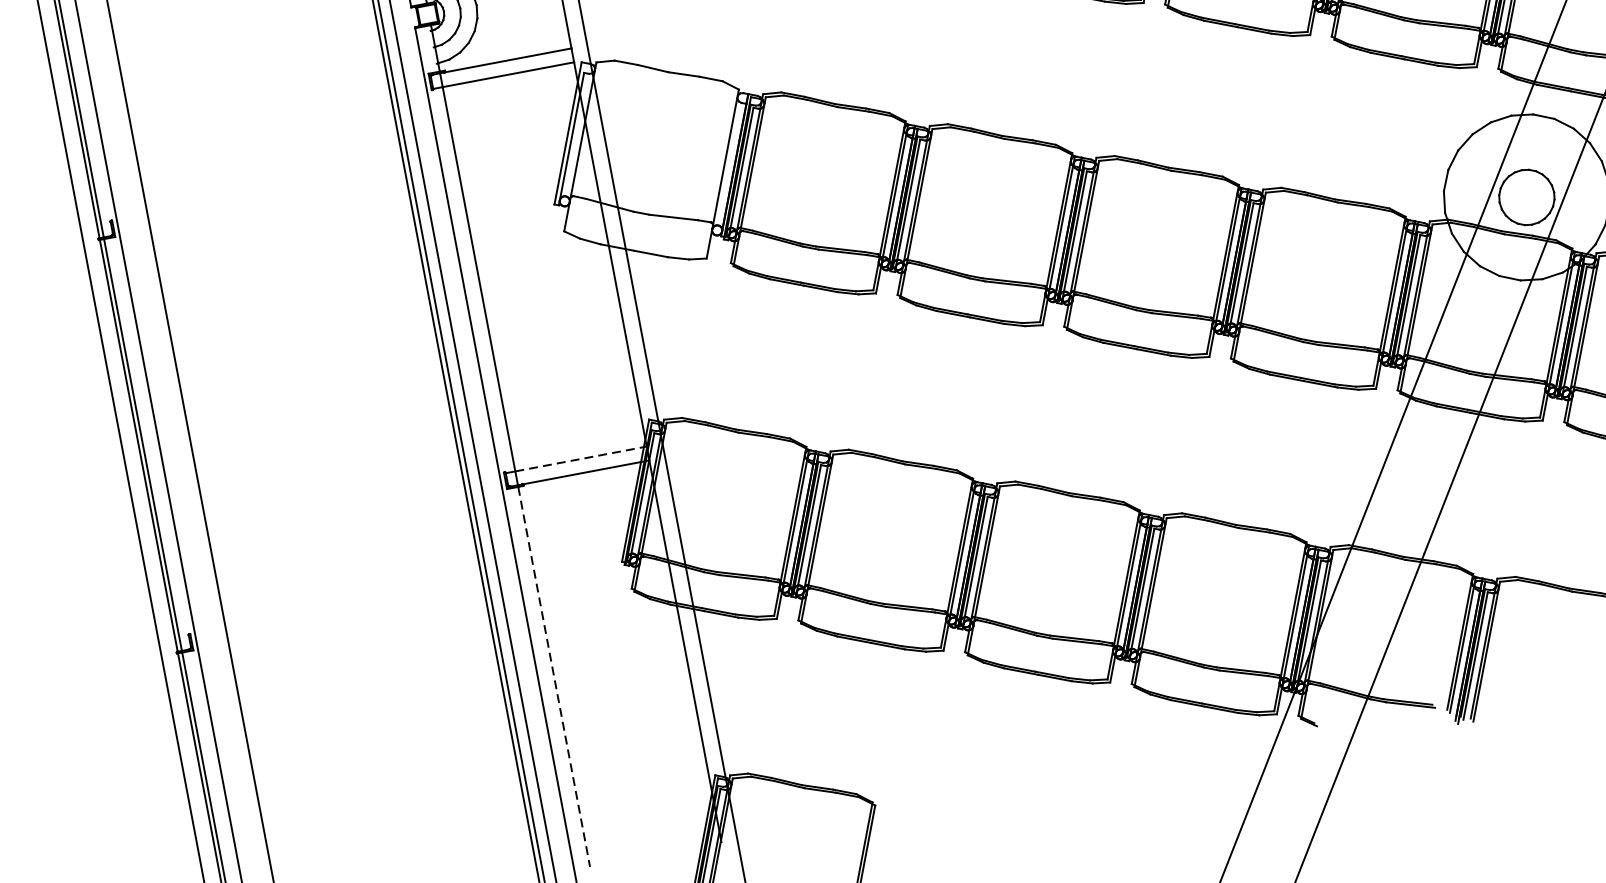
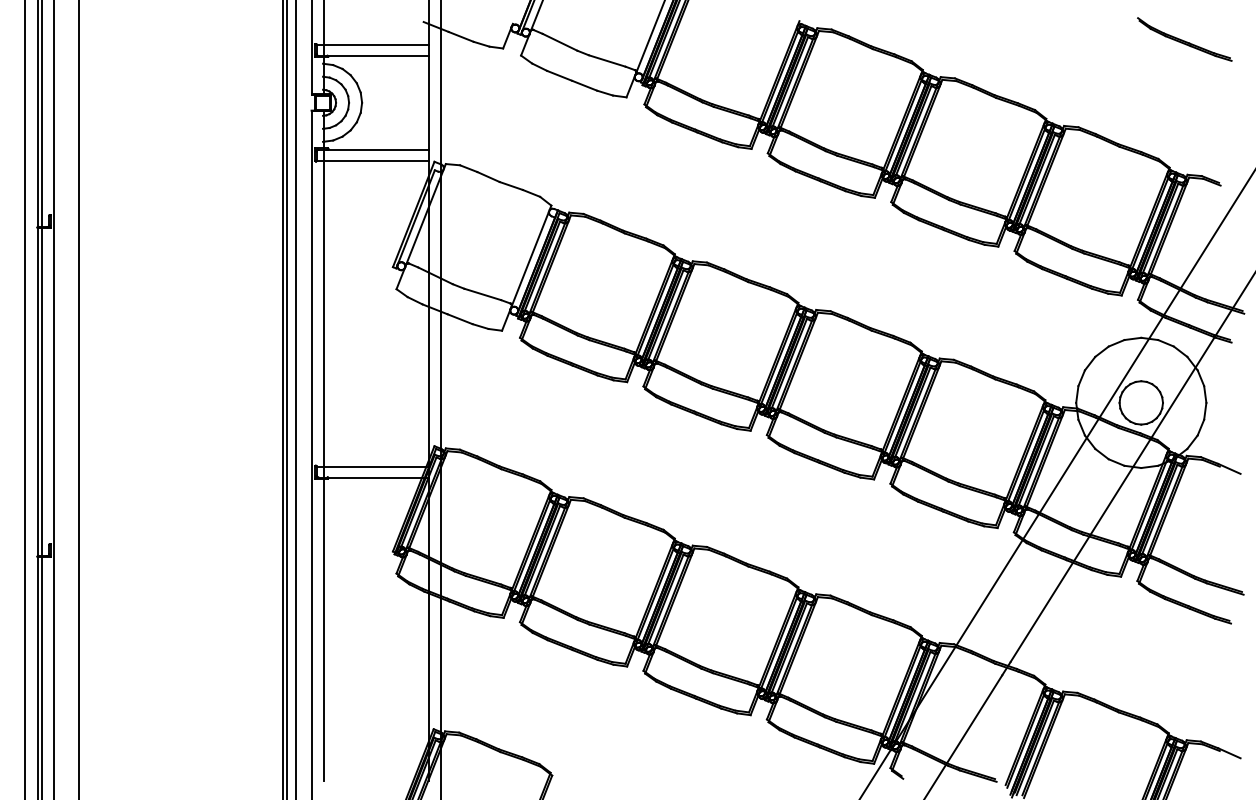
line: (581, 458) -> (376, 466), dashed -> solid
line: (554, 677) -> (324, 630), dashed -> solid

